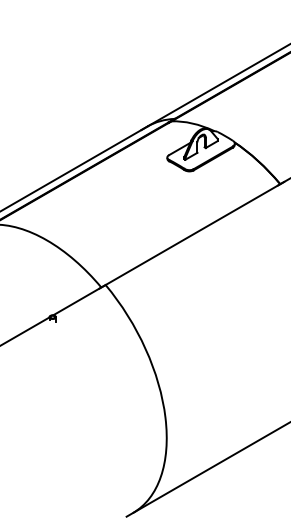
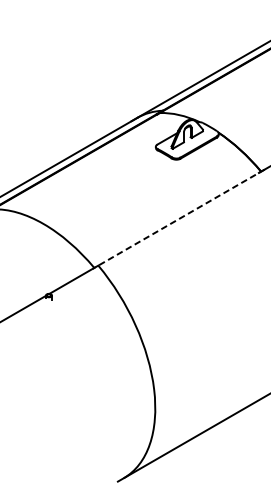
line: (191, 235) -> (178, 219), solid -> dashed

